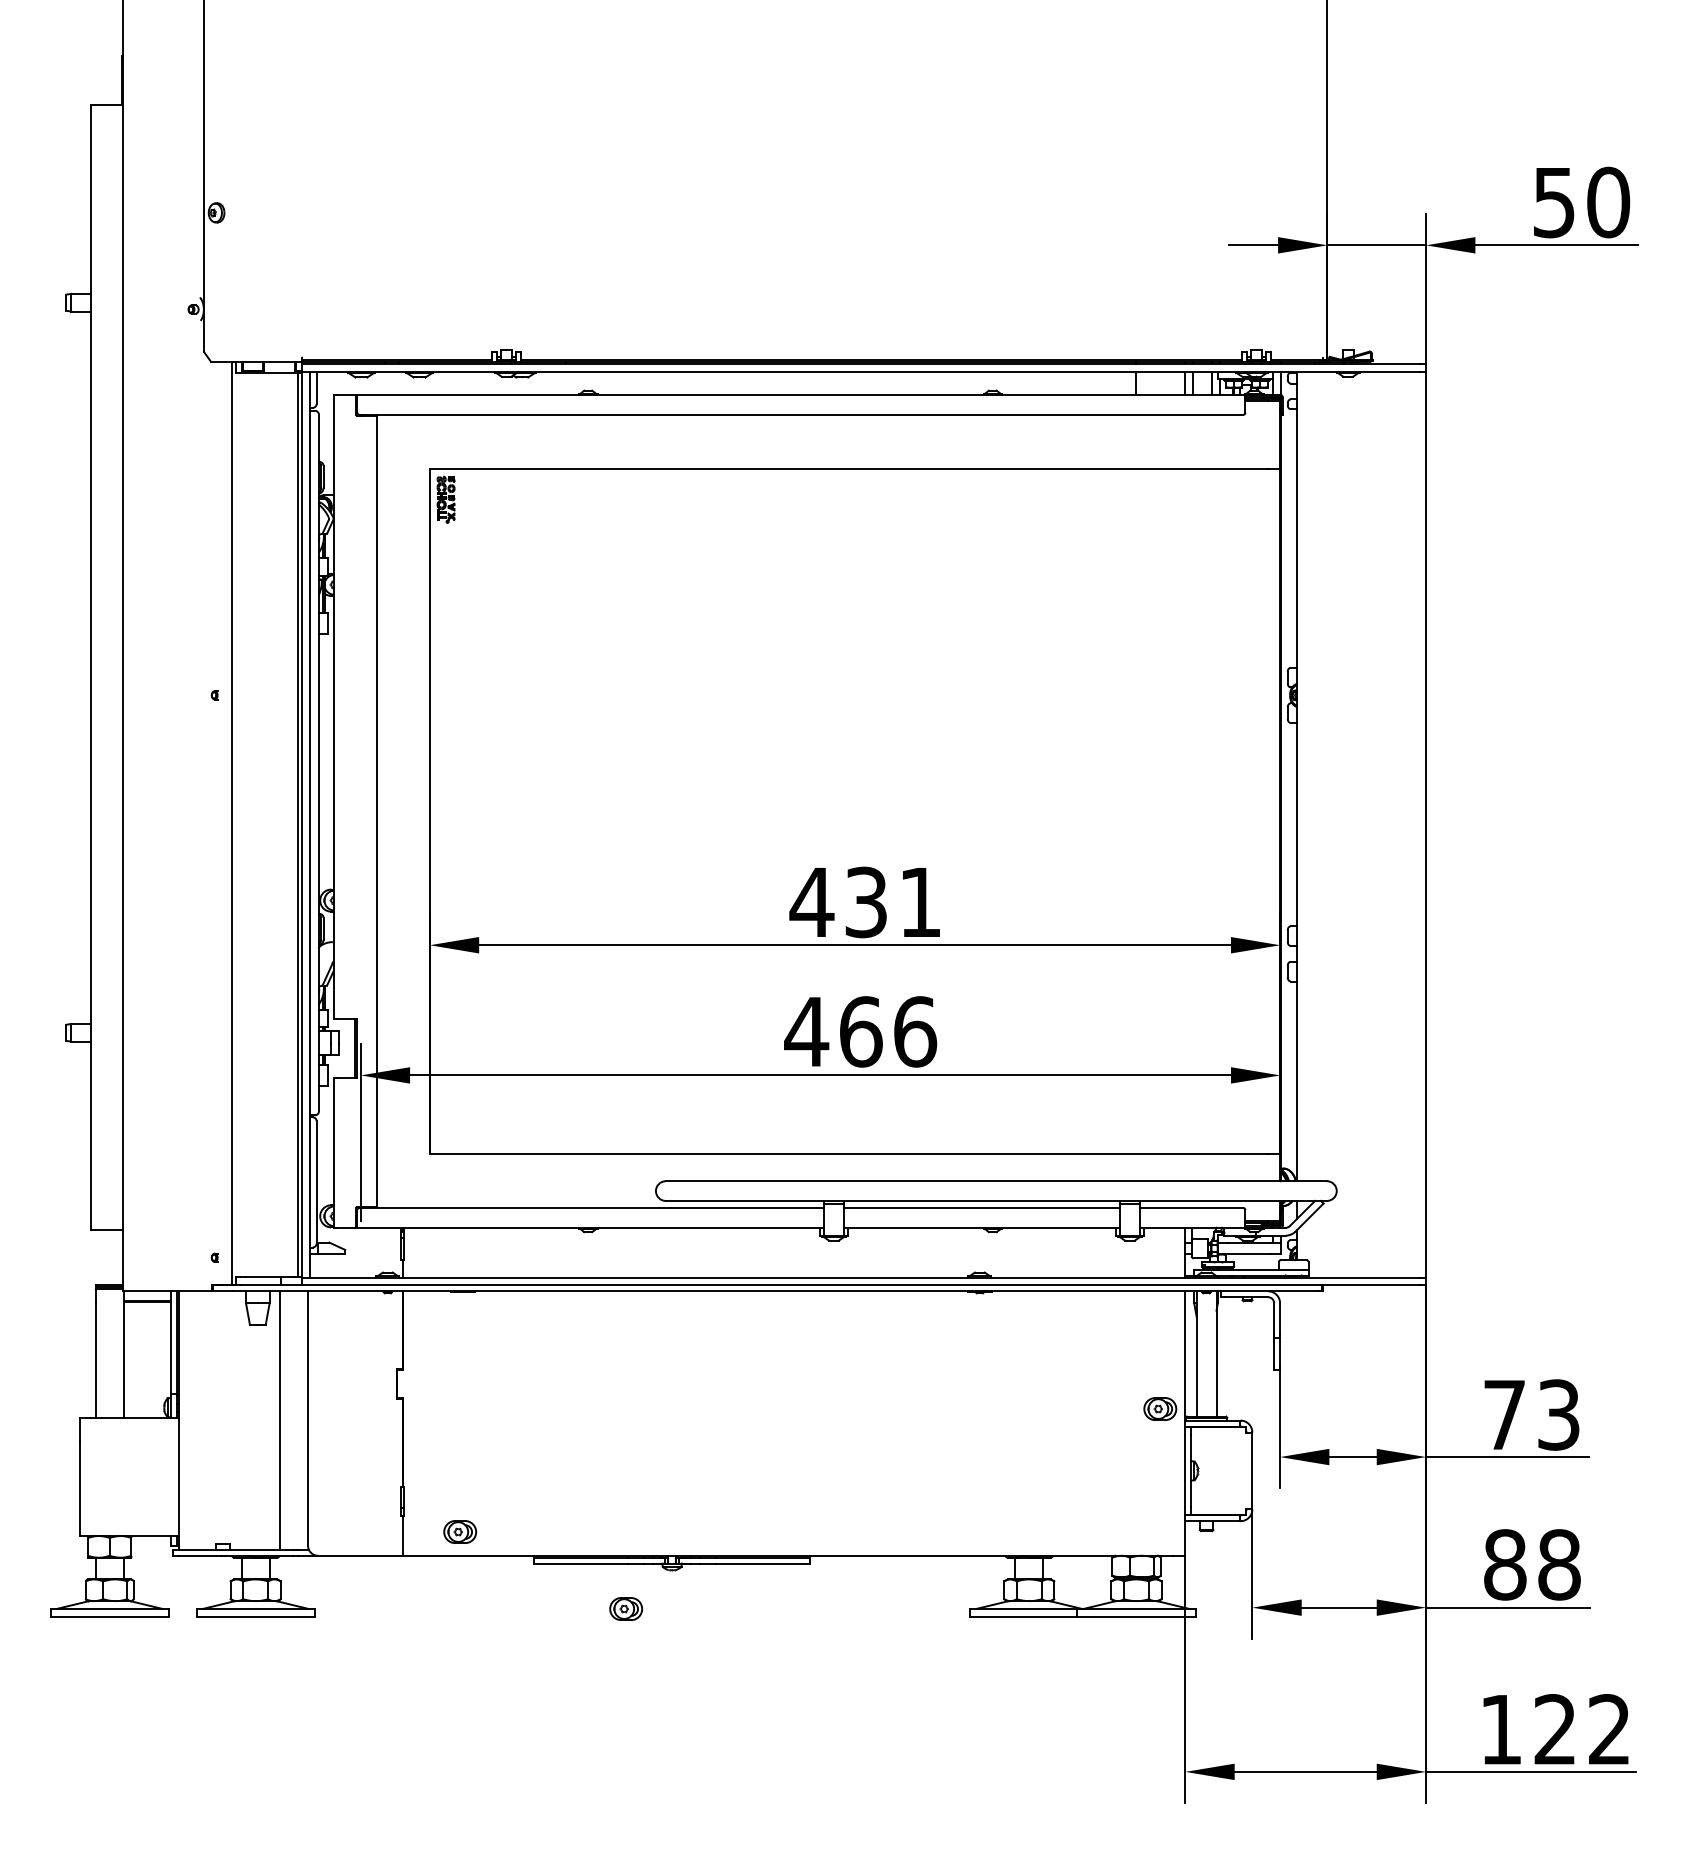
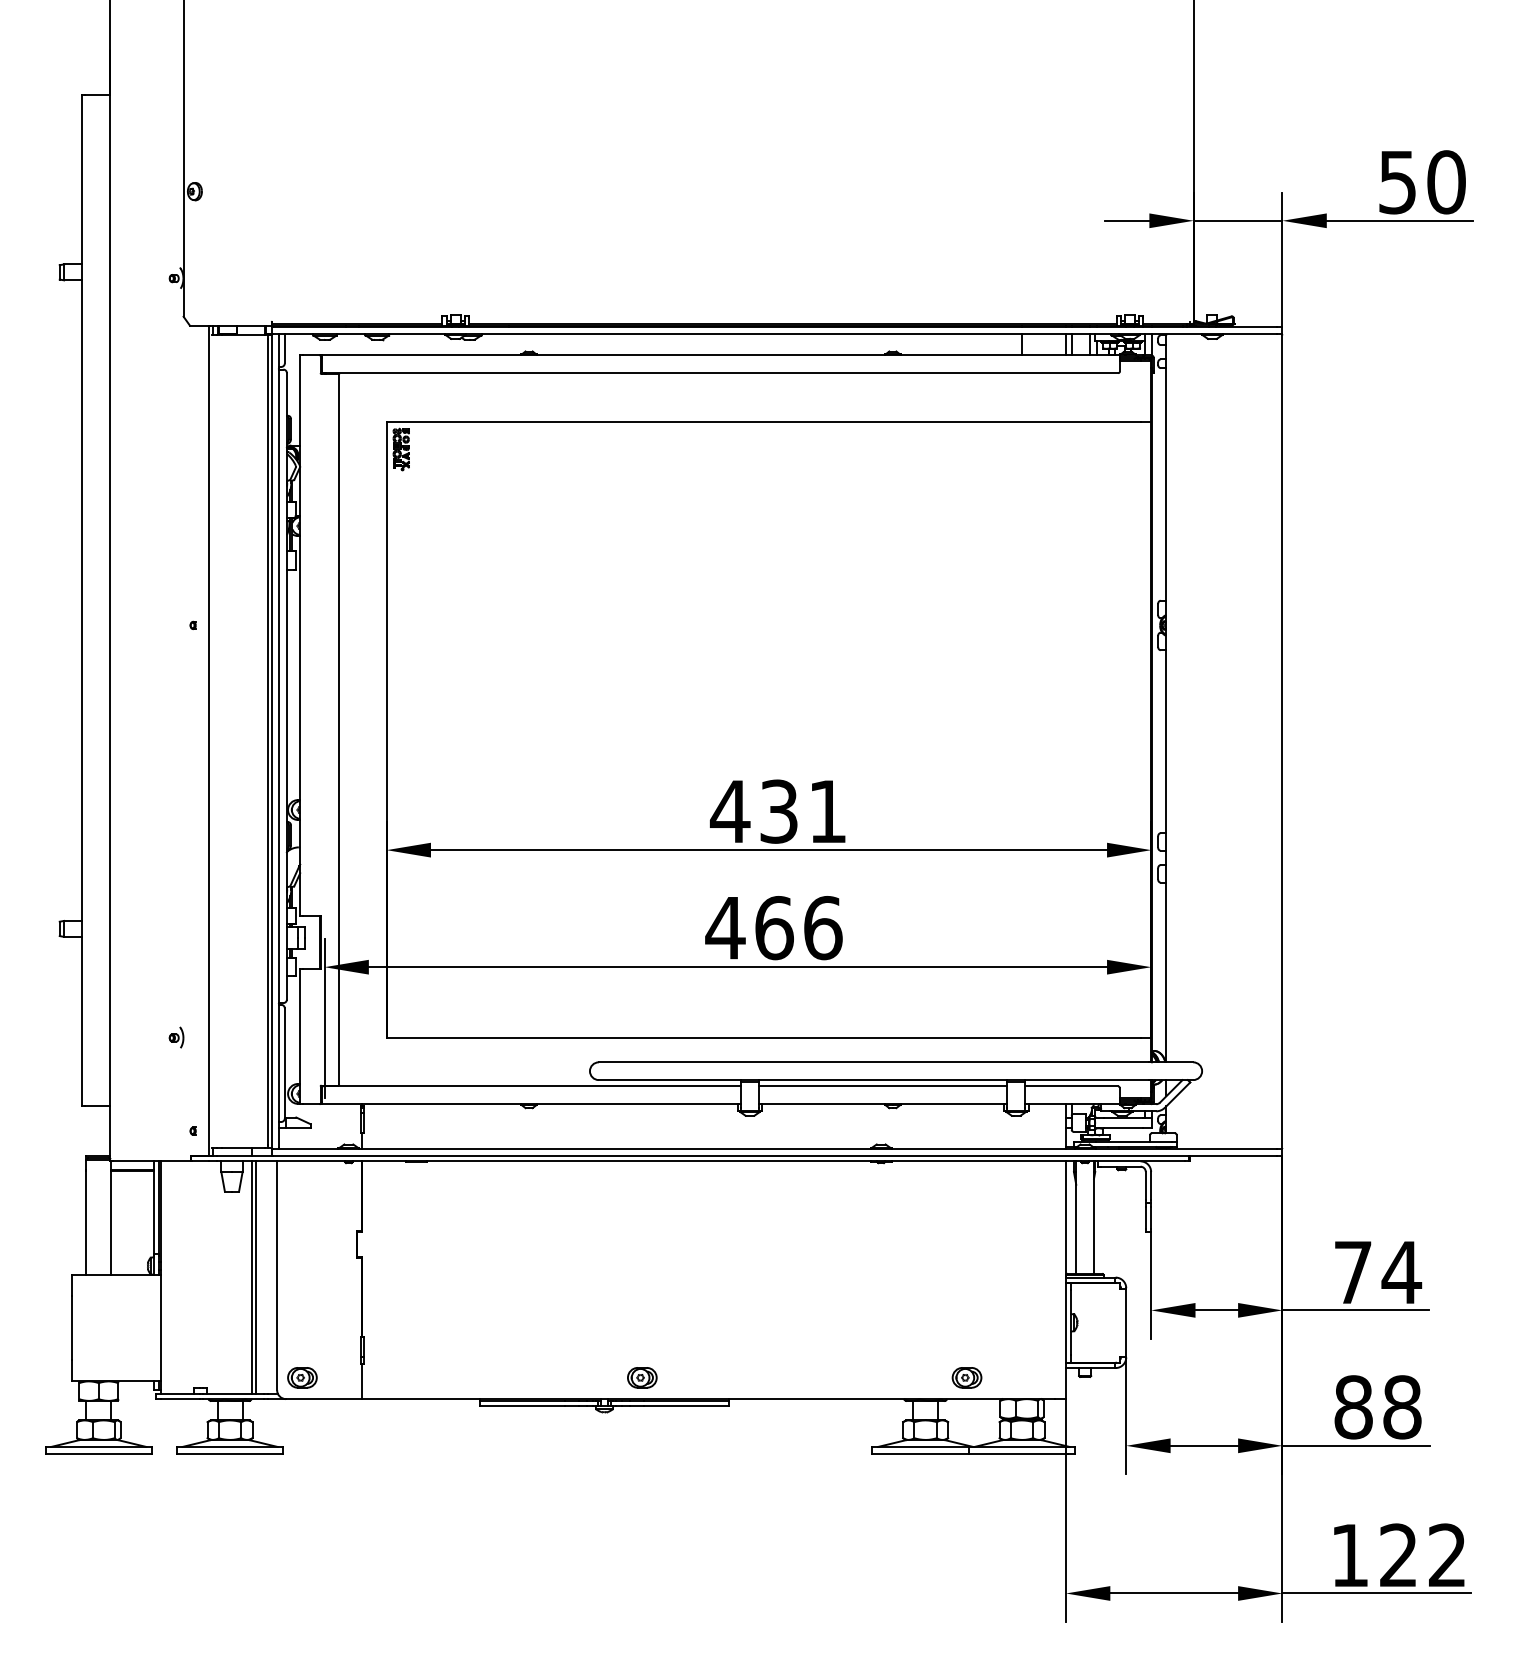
part: (195, 1153) -> (175, 1037), added
part: (1160, 1408) -> (967, 1377), moved
text: (1558, 1414) -> (1401, 1272), 73 -> 74
line: (284, 1420) -> (255, 1277), added
part: (460, 1531) -> (302, 1377), moved
part: (626, 1608) -> (642, 1377), moved

